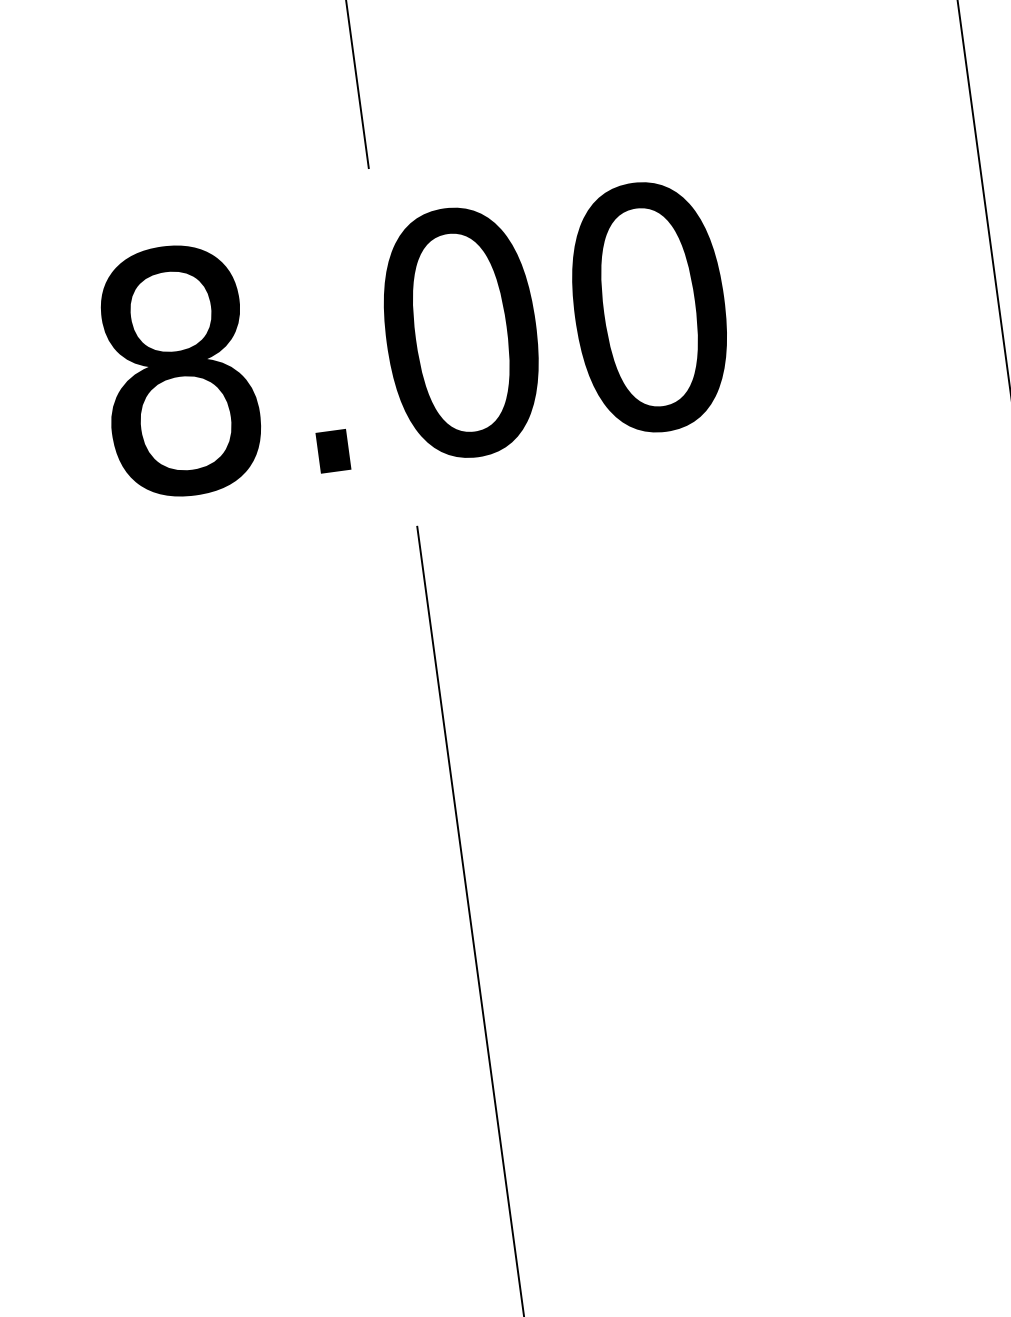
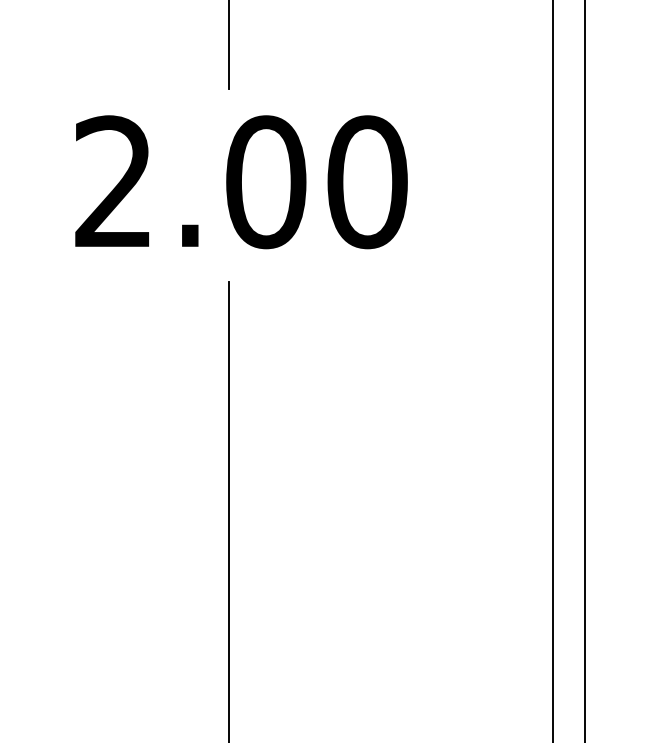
text: (179, 371) -> (114, 182), 8.00 -> 2.00

